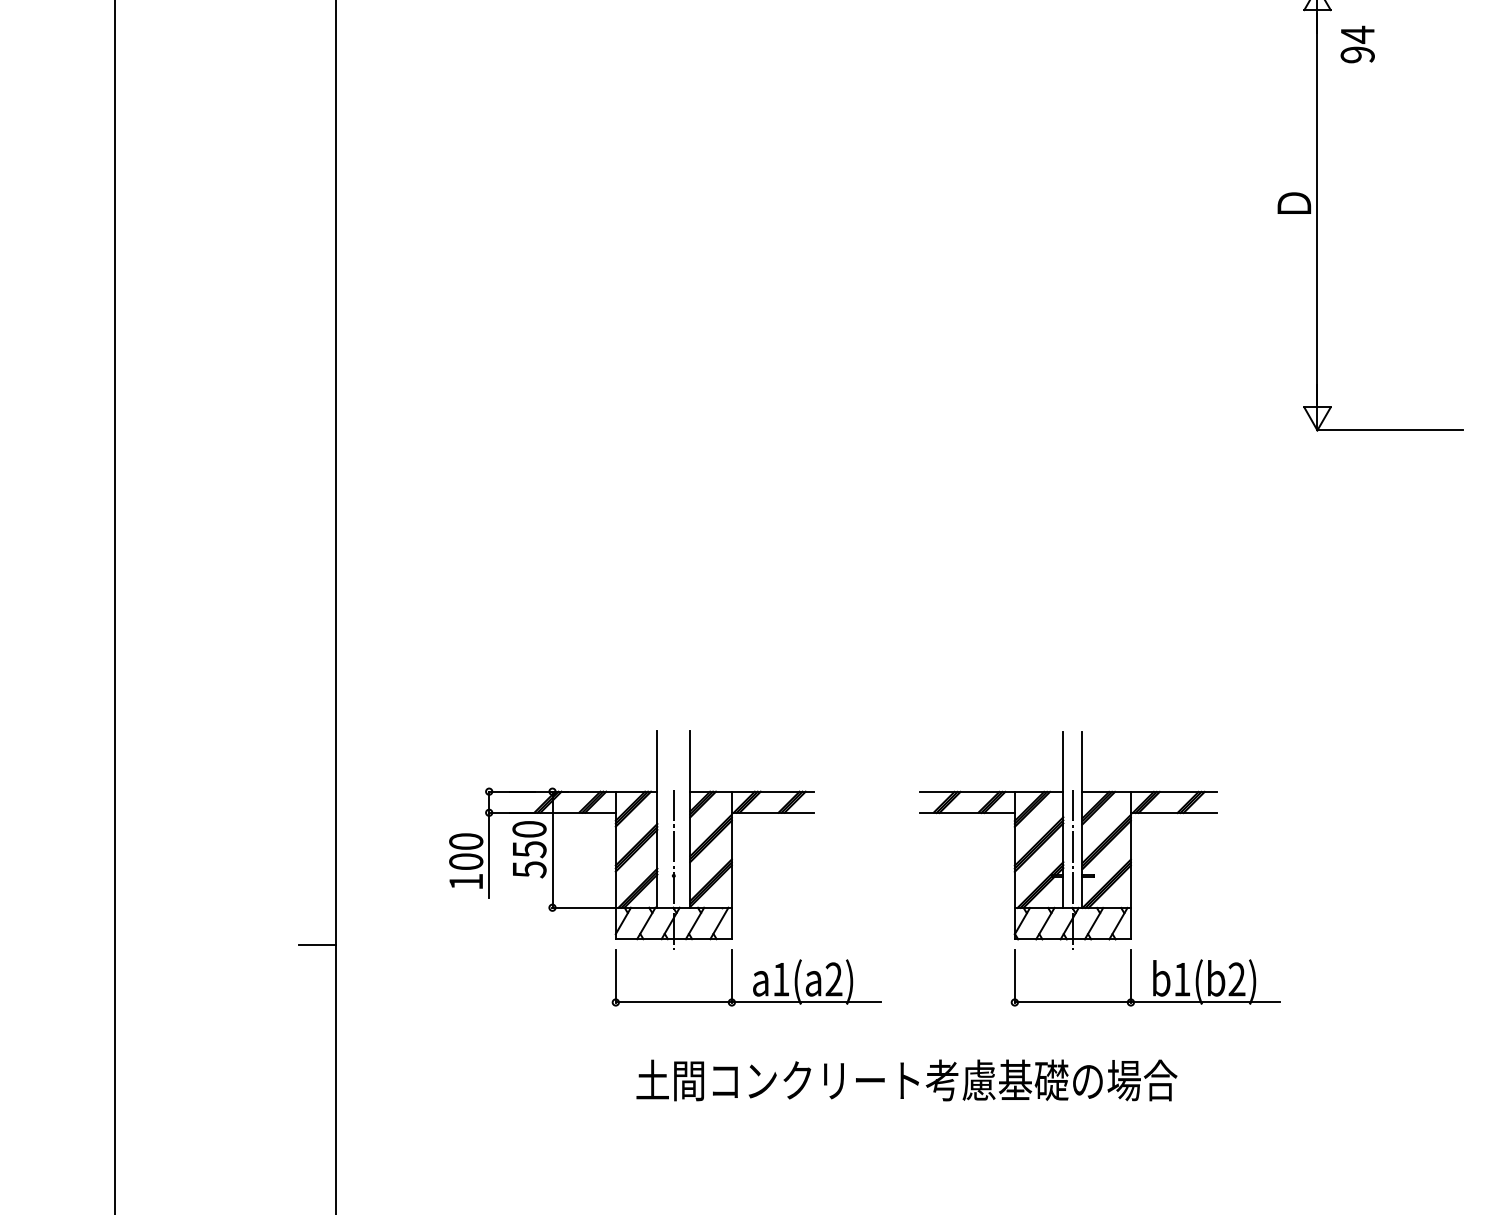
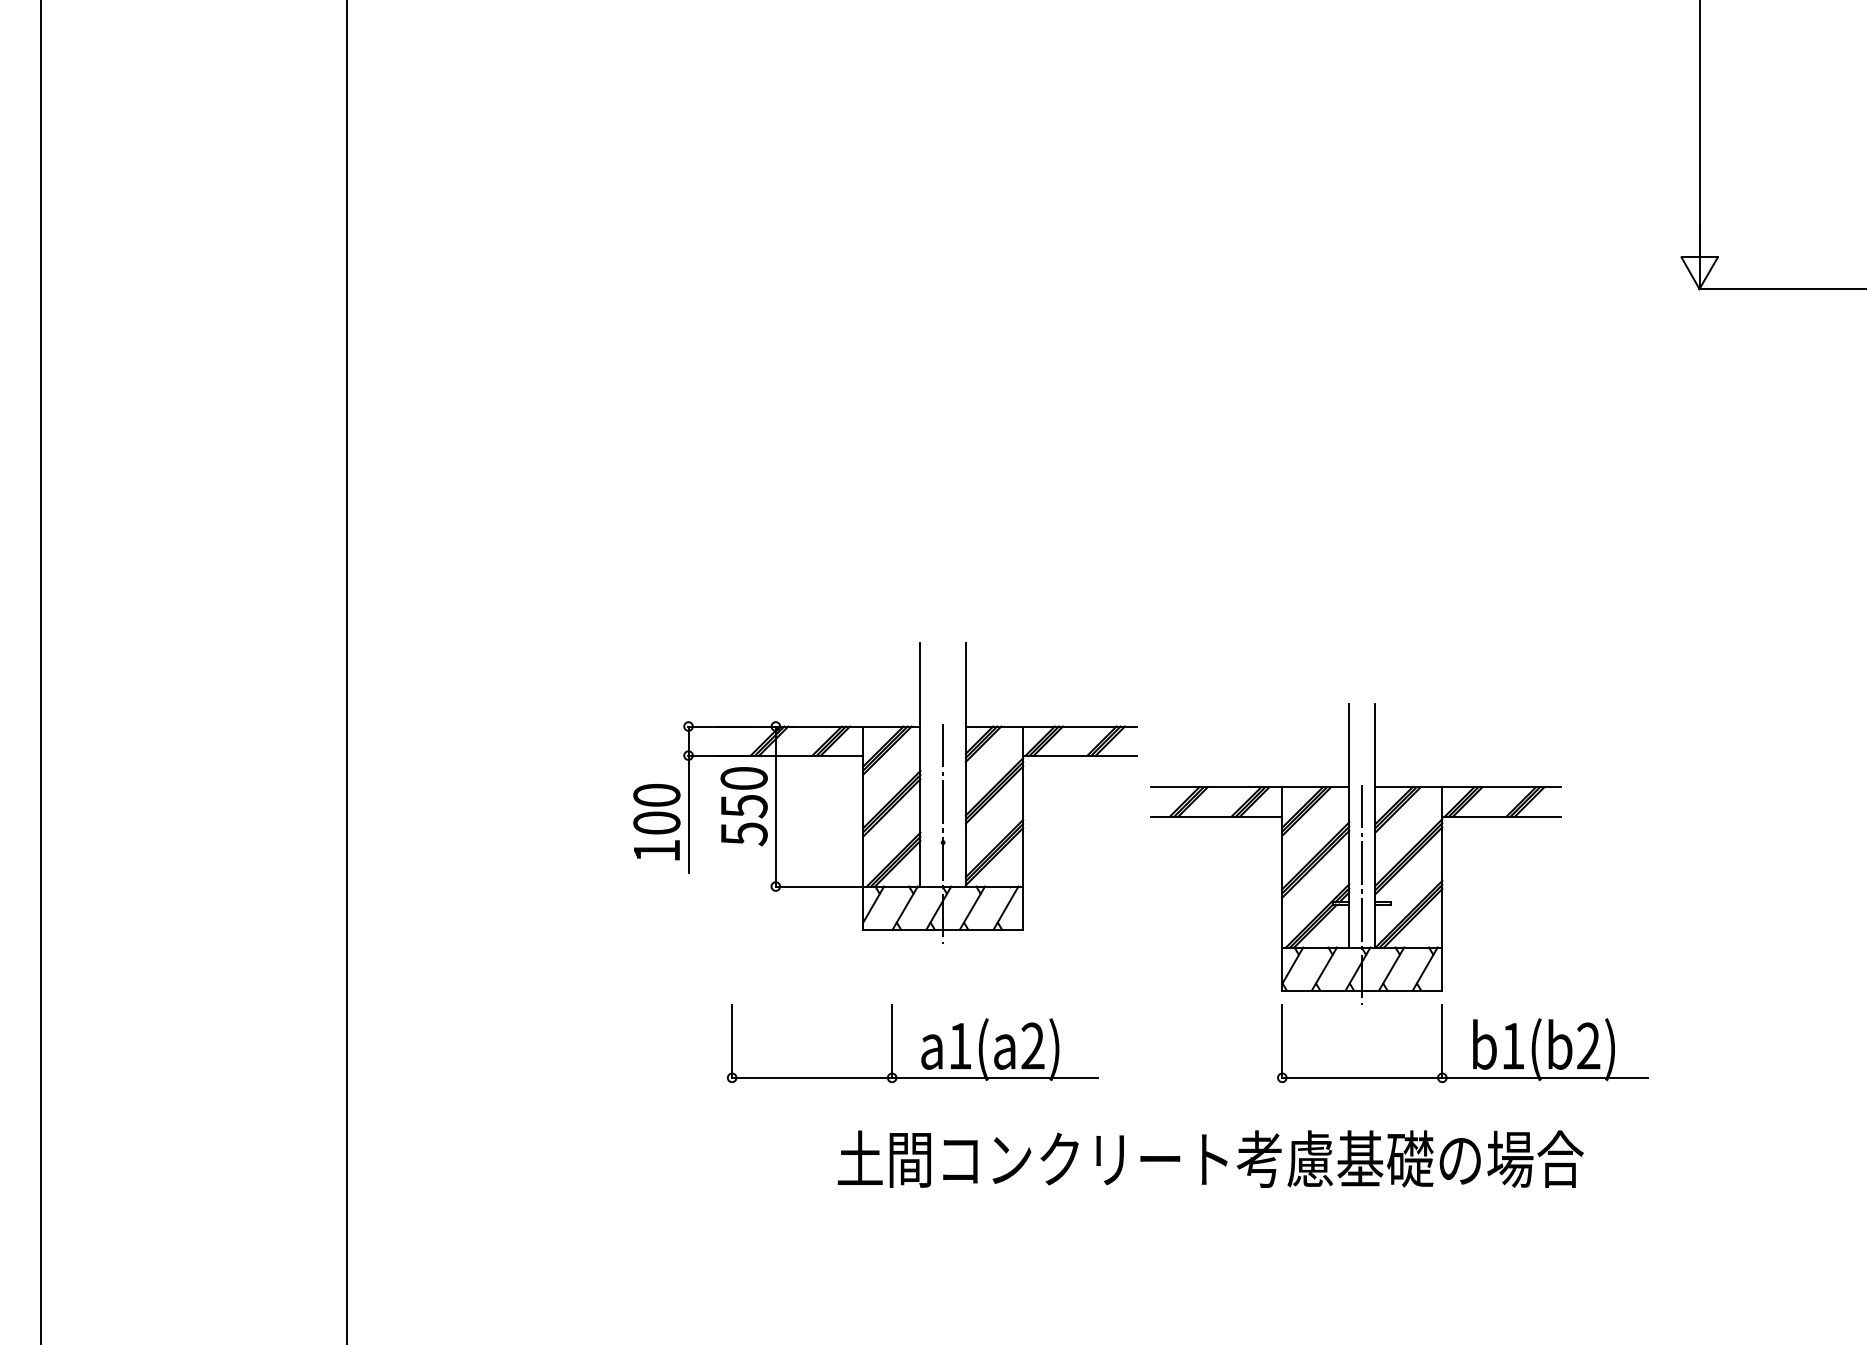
part: (631, 839) -> (884, 792), moved
line: (317, 944) -> (320, 997), removed
text: (906, 1080) -> (1210, 1159), moved

